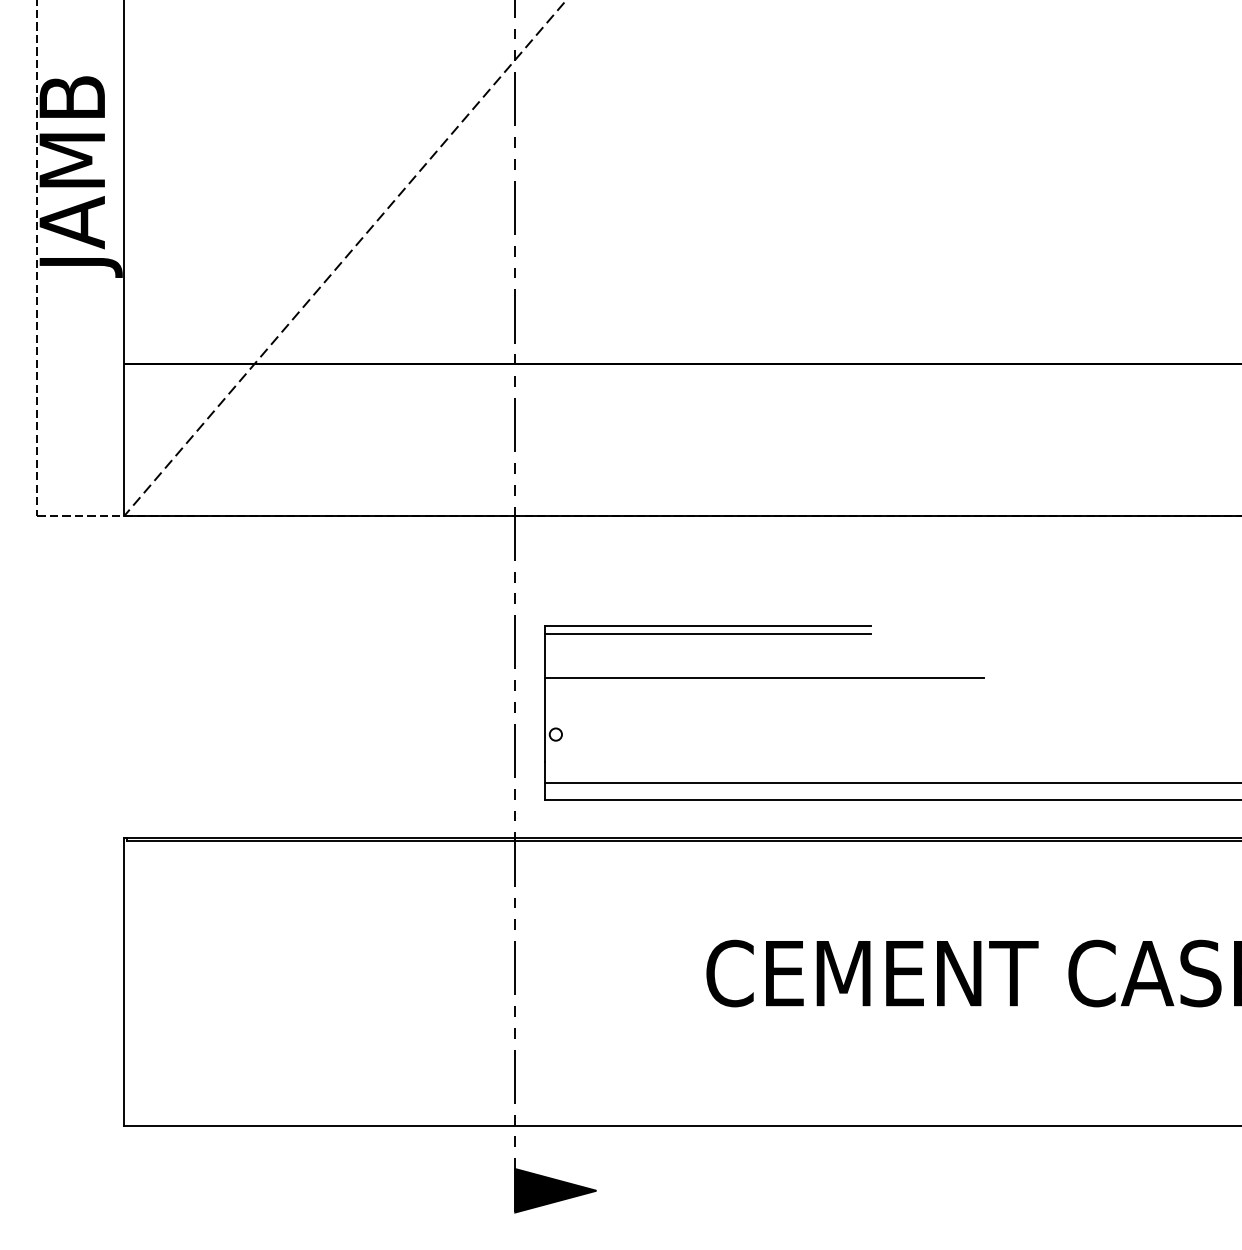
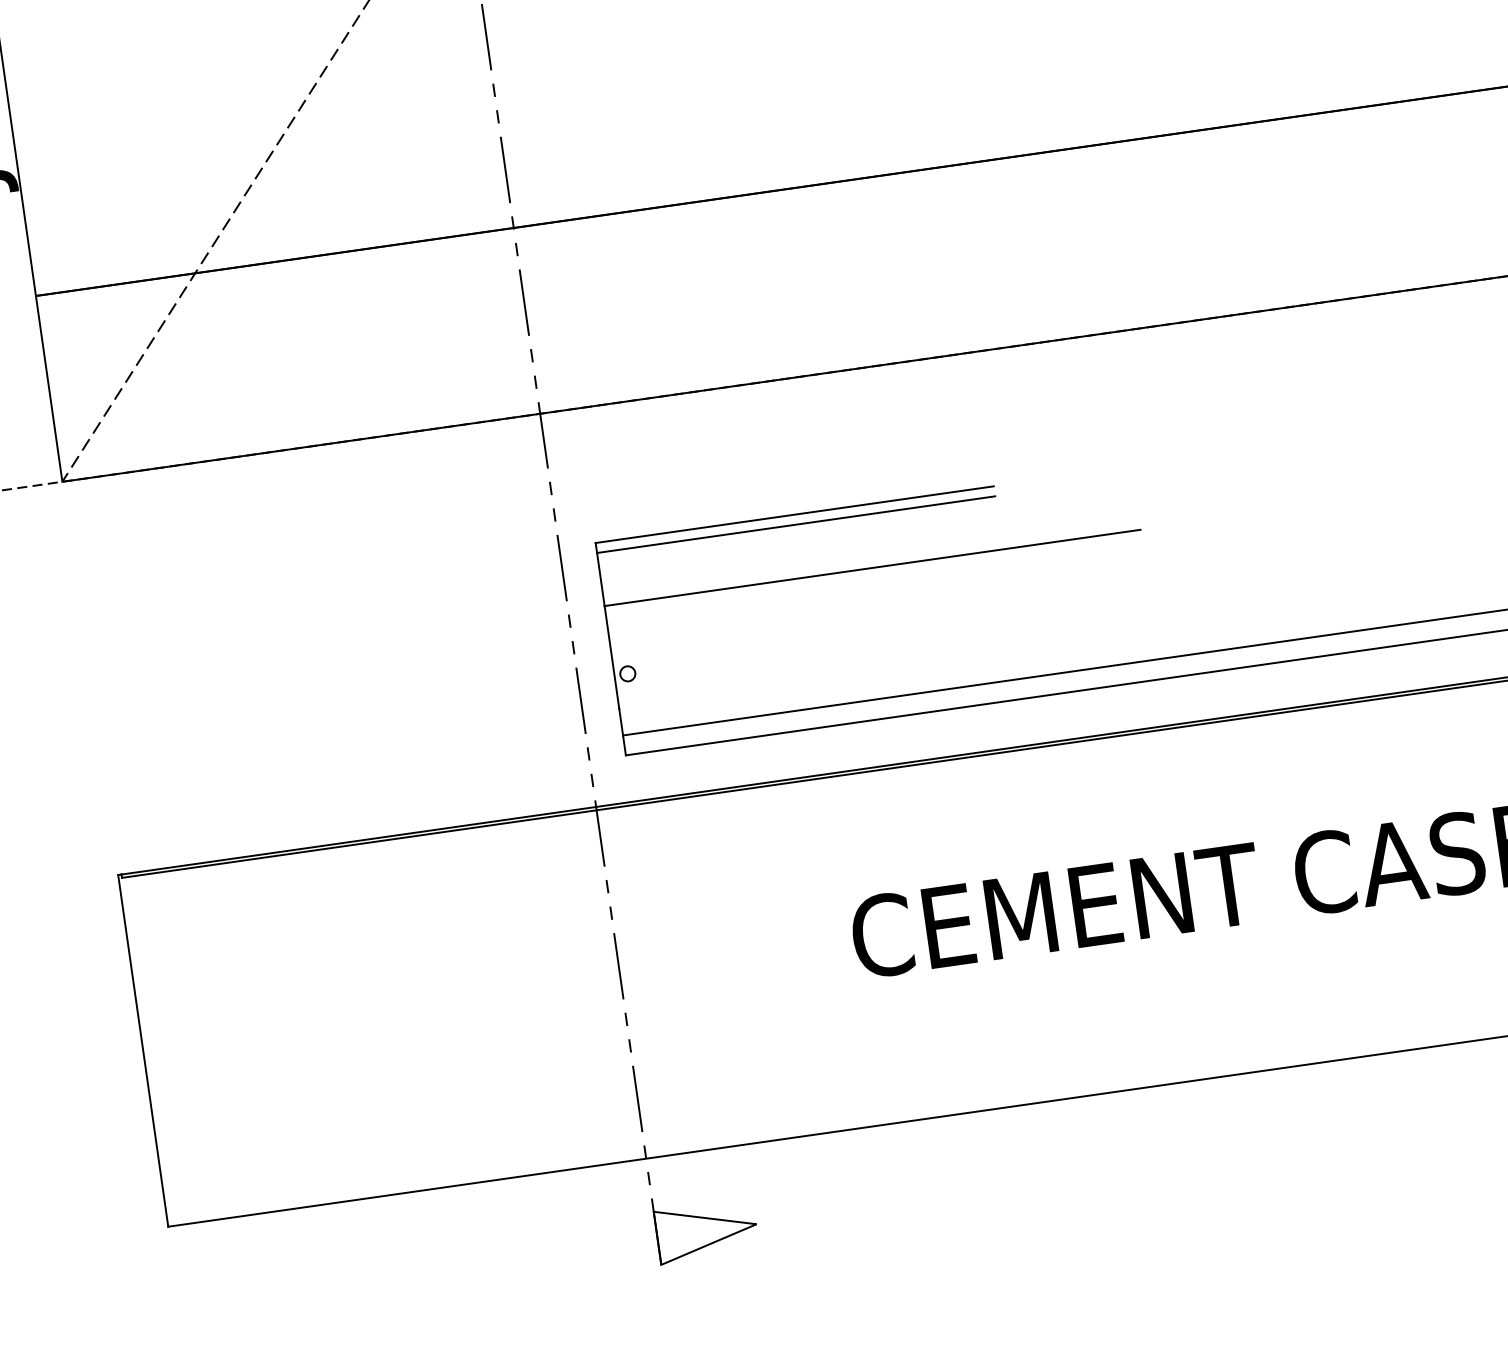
fill: (555, 1190) -> (706, 1231), removed

